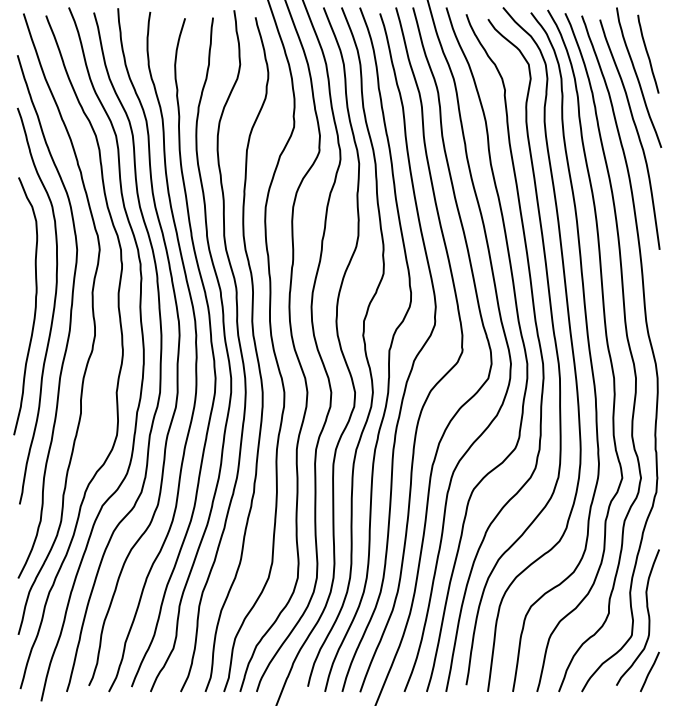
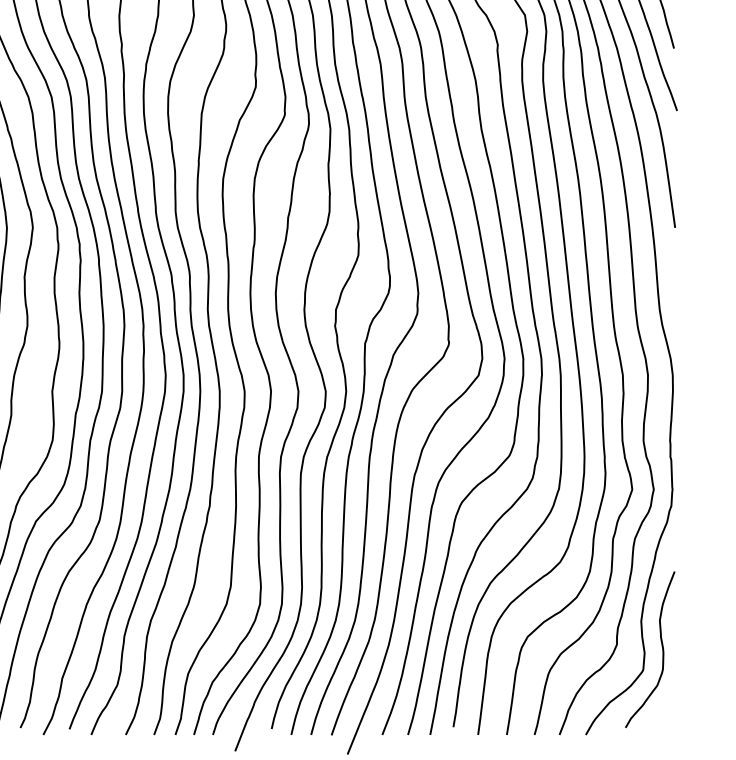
line: (649, 671) -> (663, 711), removed

